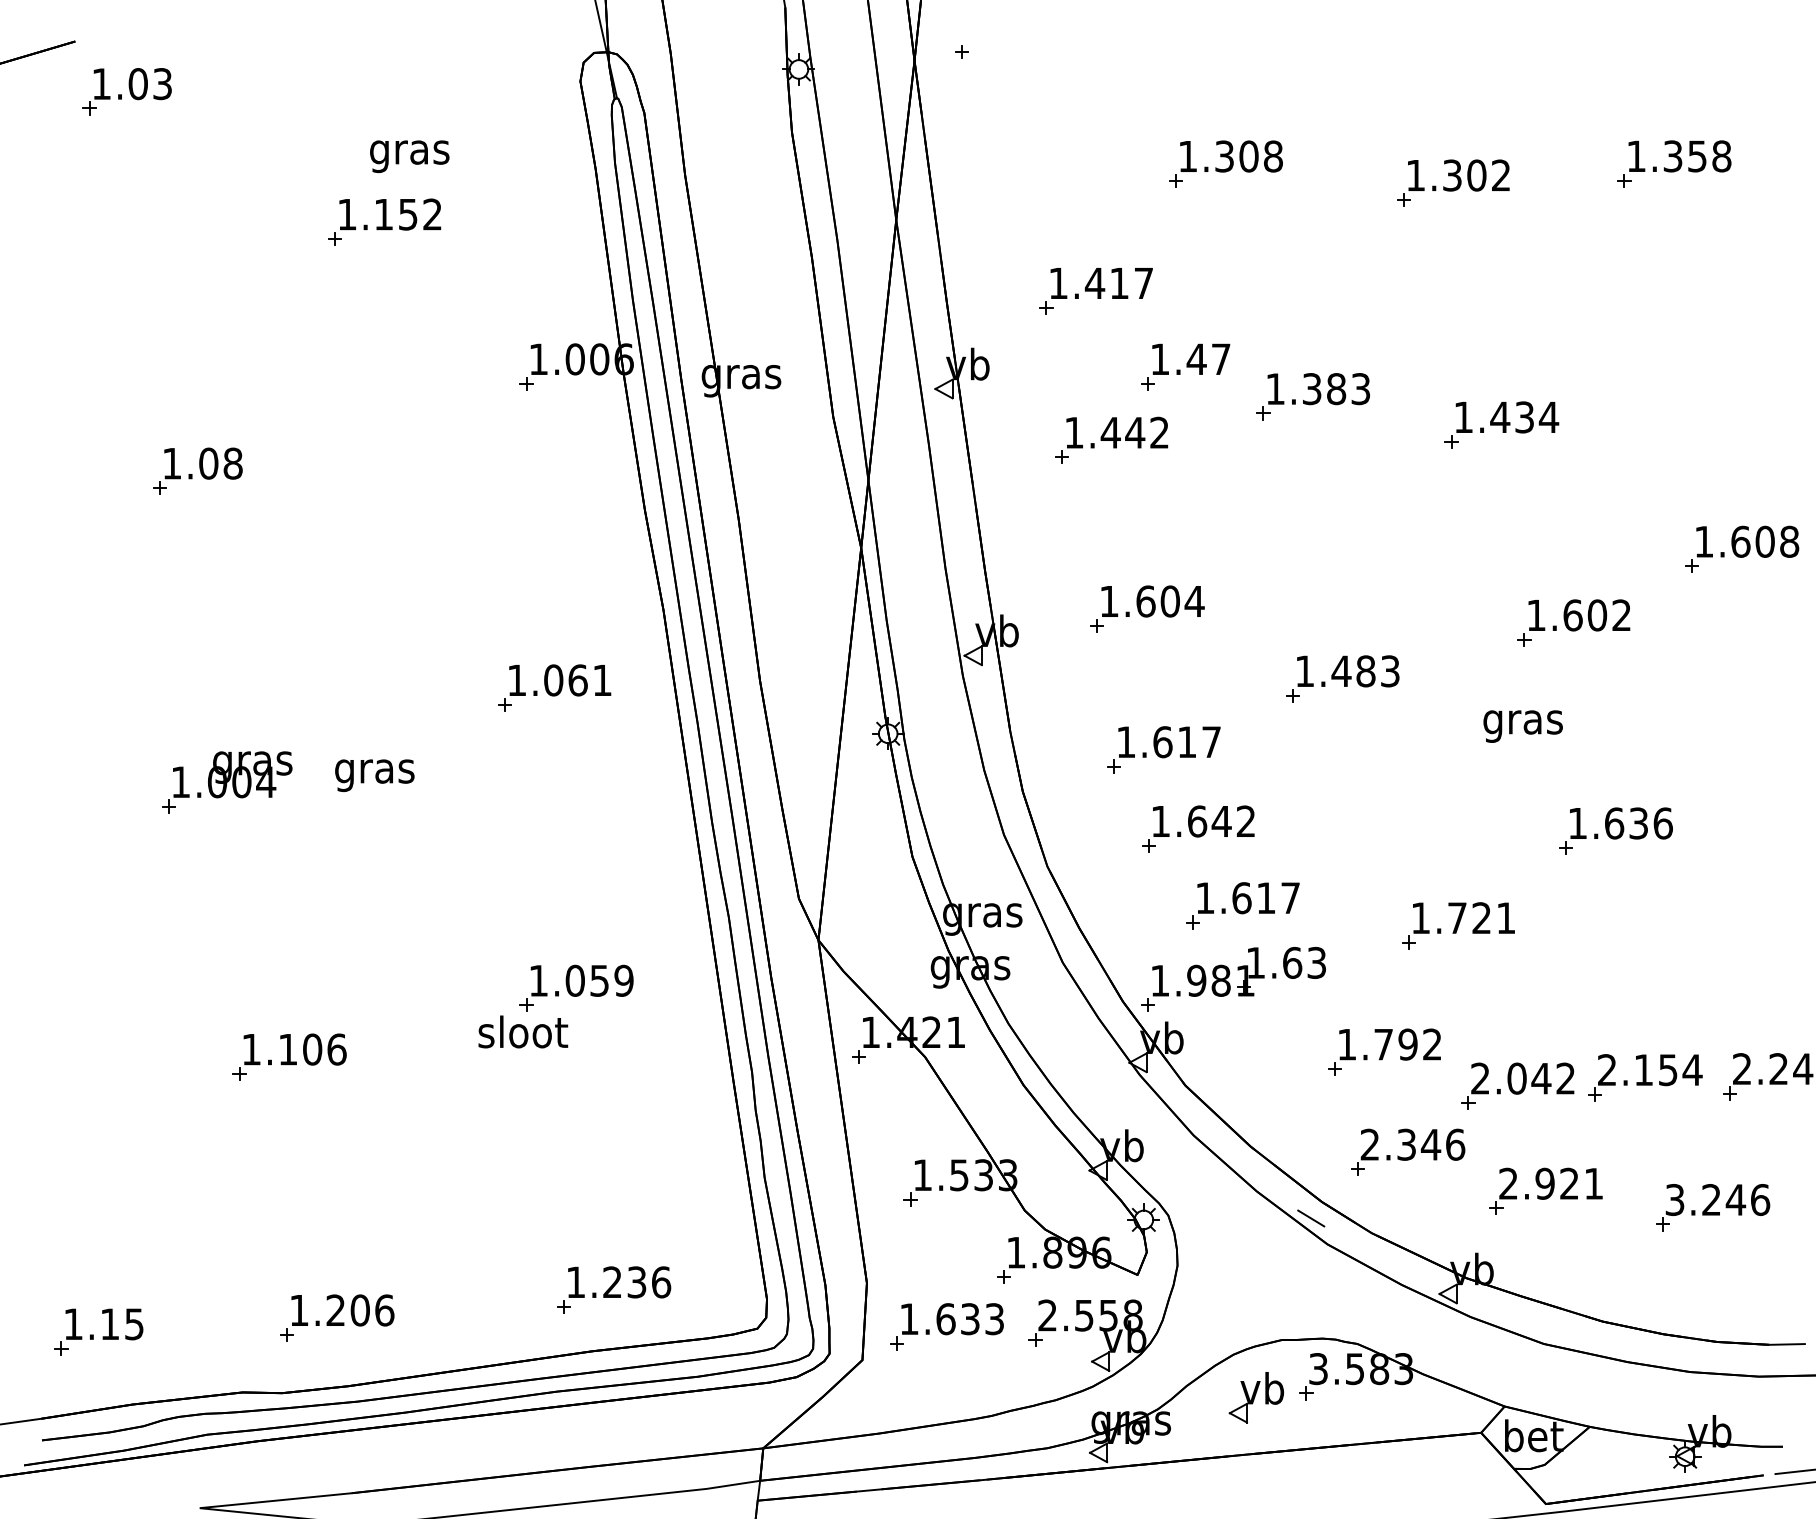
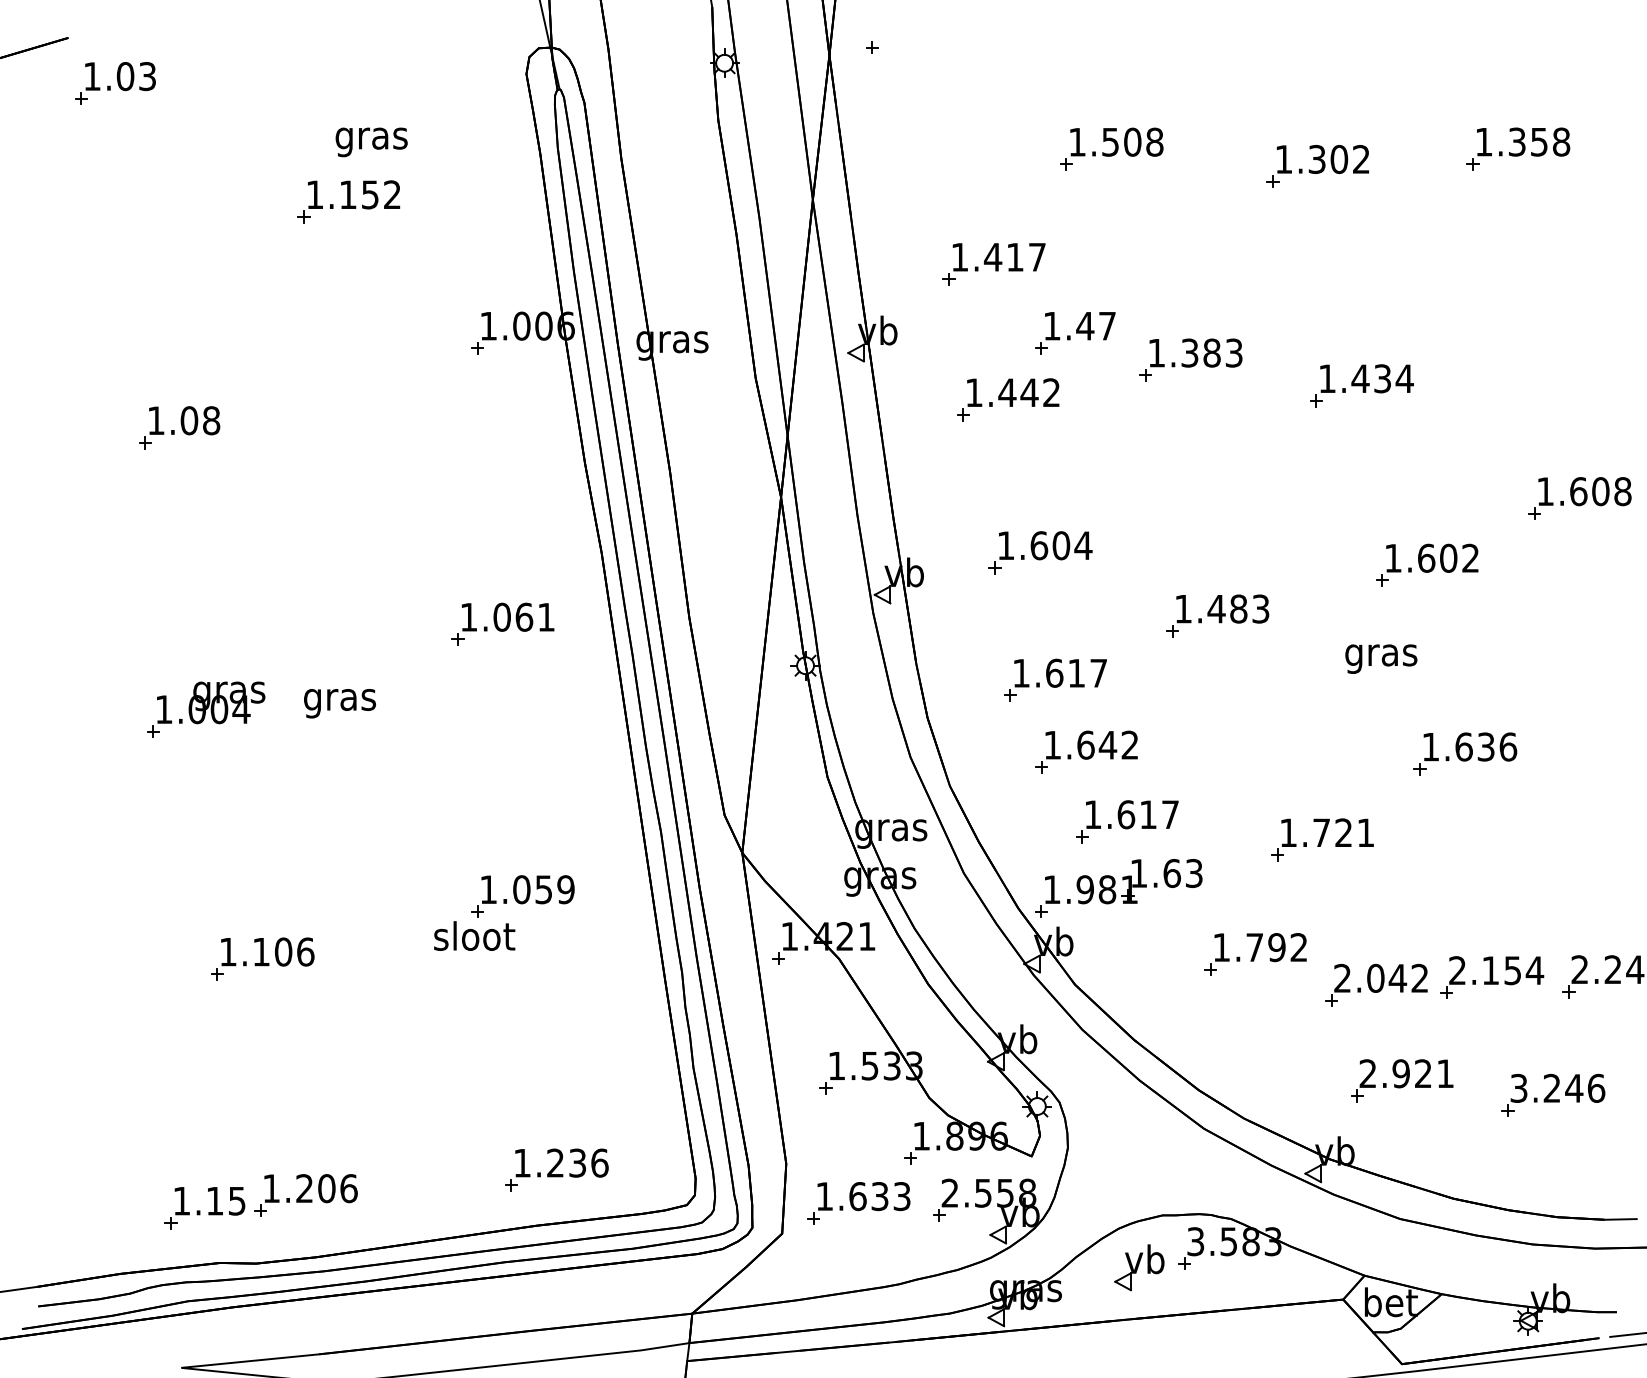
text: (1224, 155) -> (1110, 141), 1.308 -> 1.508
part: (1408, 1151) -> (1277, 1044), removed
line: (1311, 1218) -> (1189, 1105), removed
part: (98, 1331) -> (204, 1207), moved

